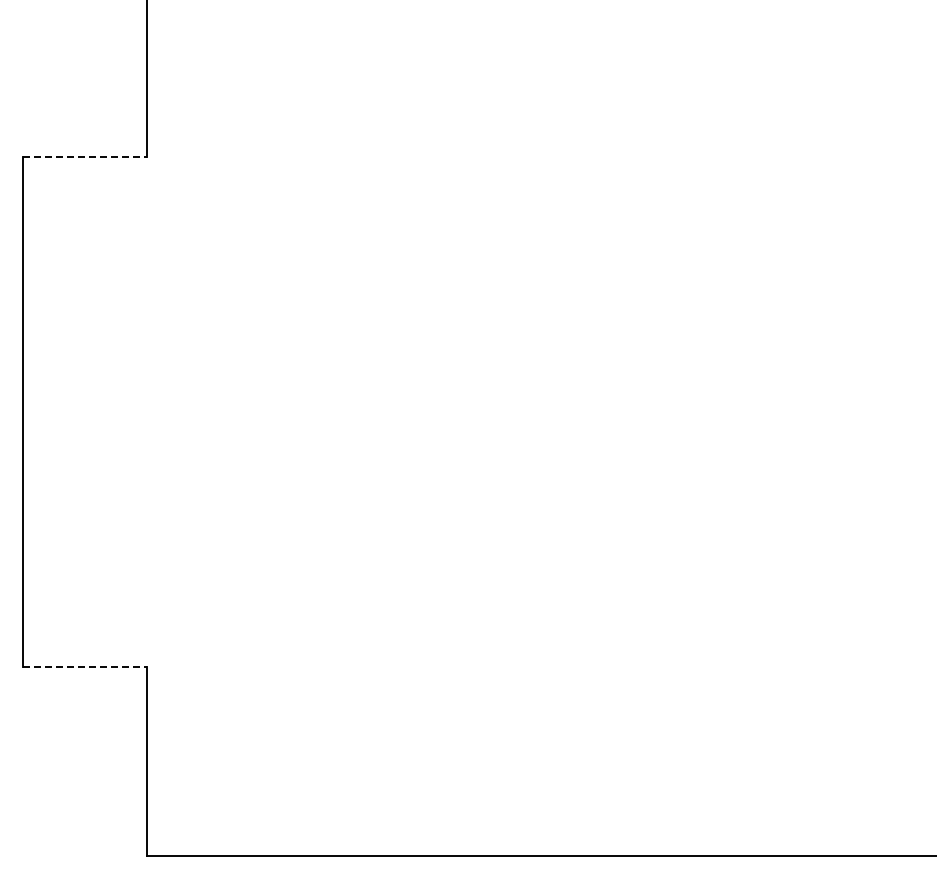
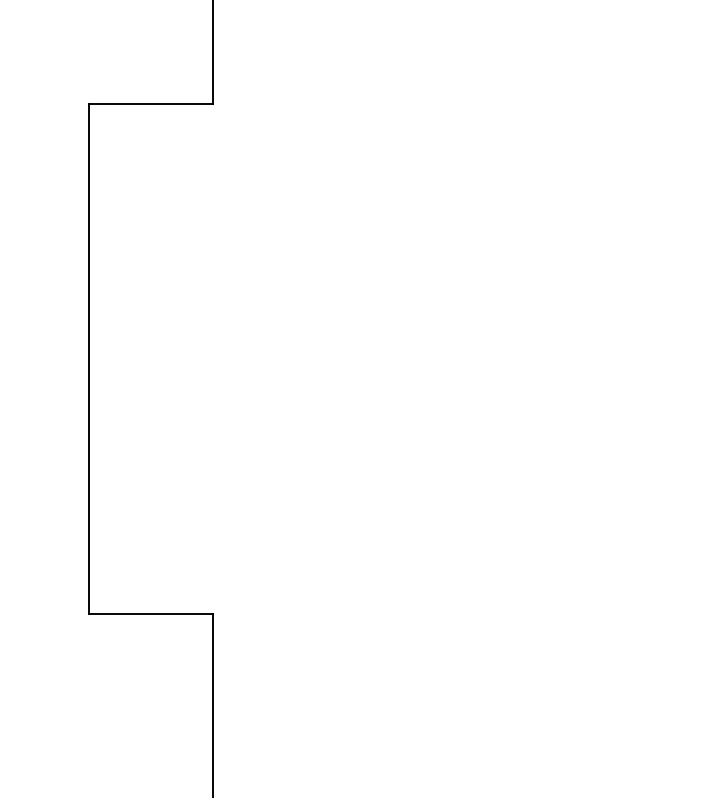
line: (85, 156) -> (151, 103), dashed -> solid
line: (85, 667) -> (151, 614), dashed -> solid

